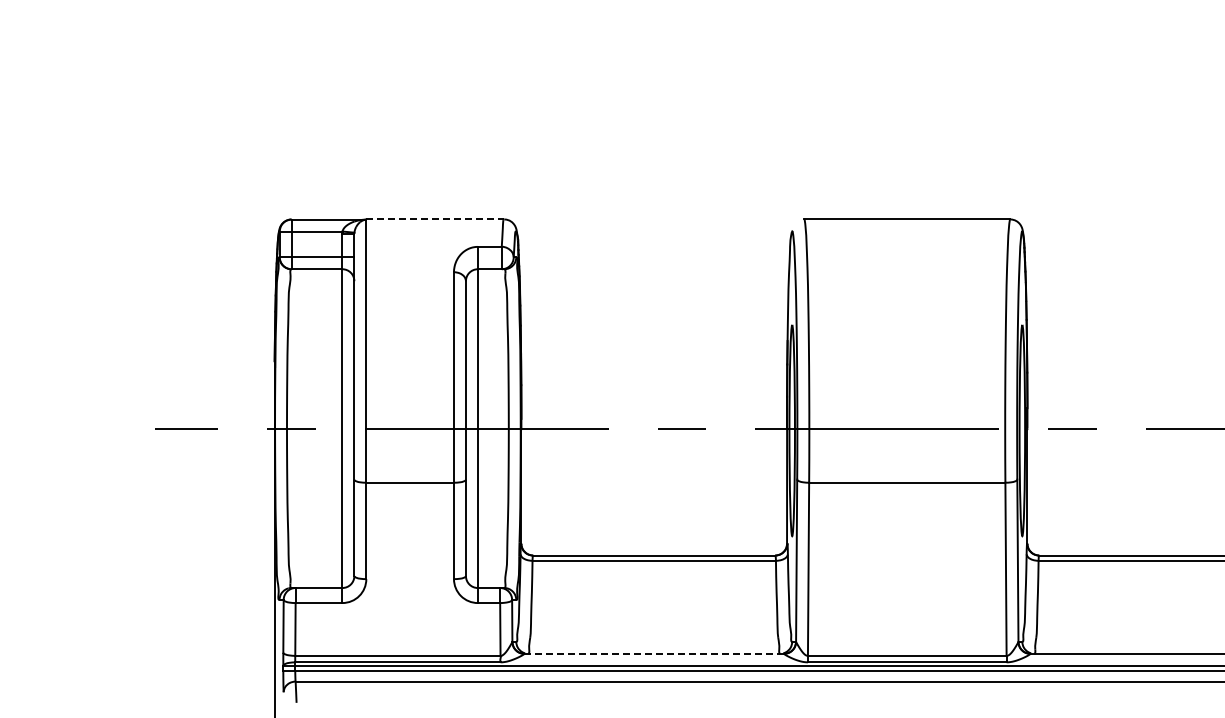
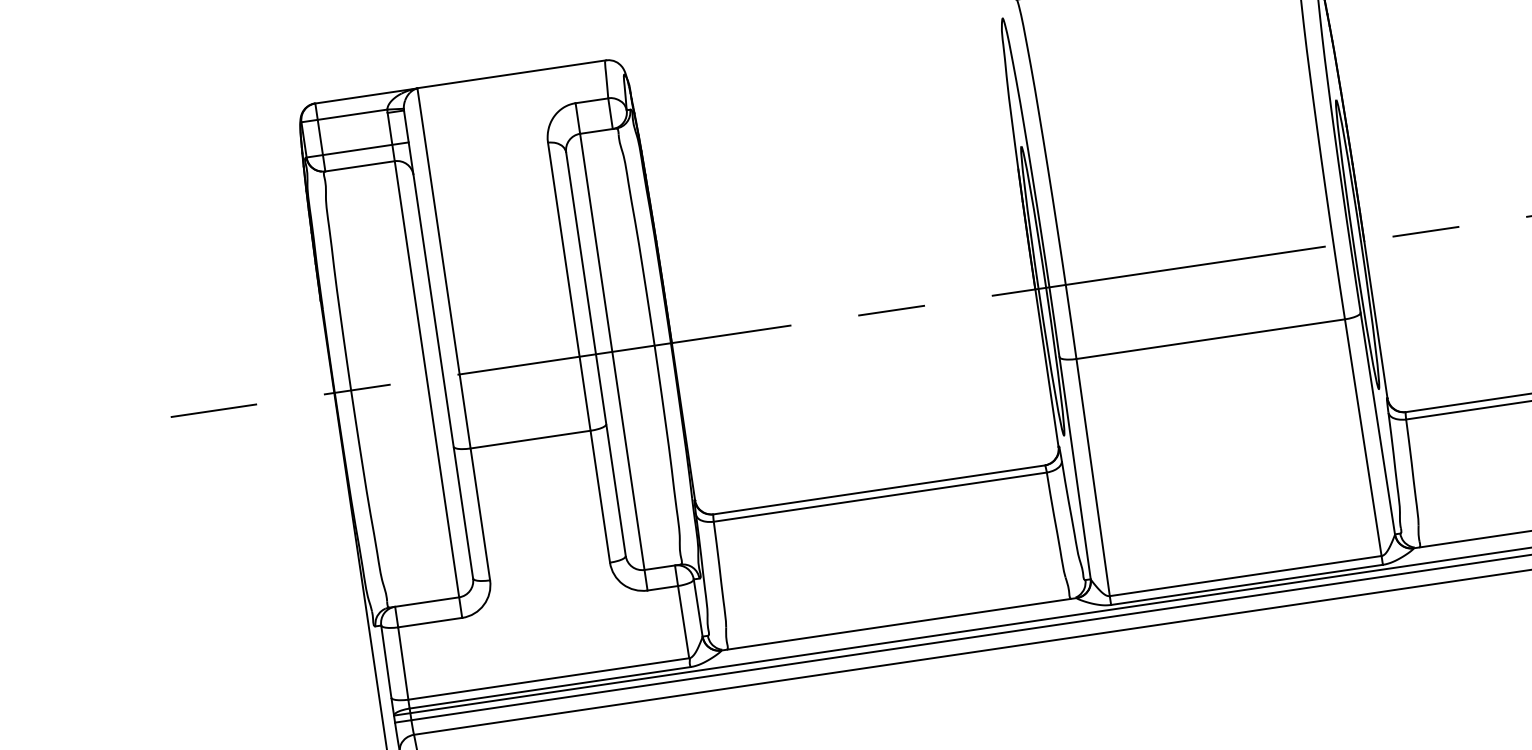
line: (435, 219) -> (512, 74), dashed -> solid
line: (654, 653) -> (899, 623), dashed -> solid

